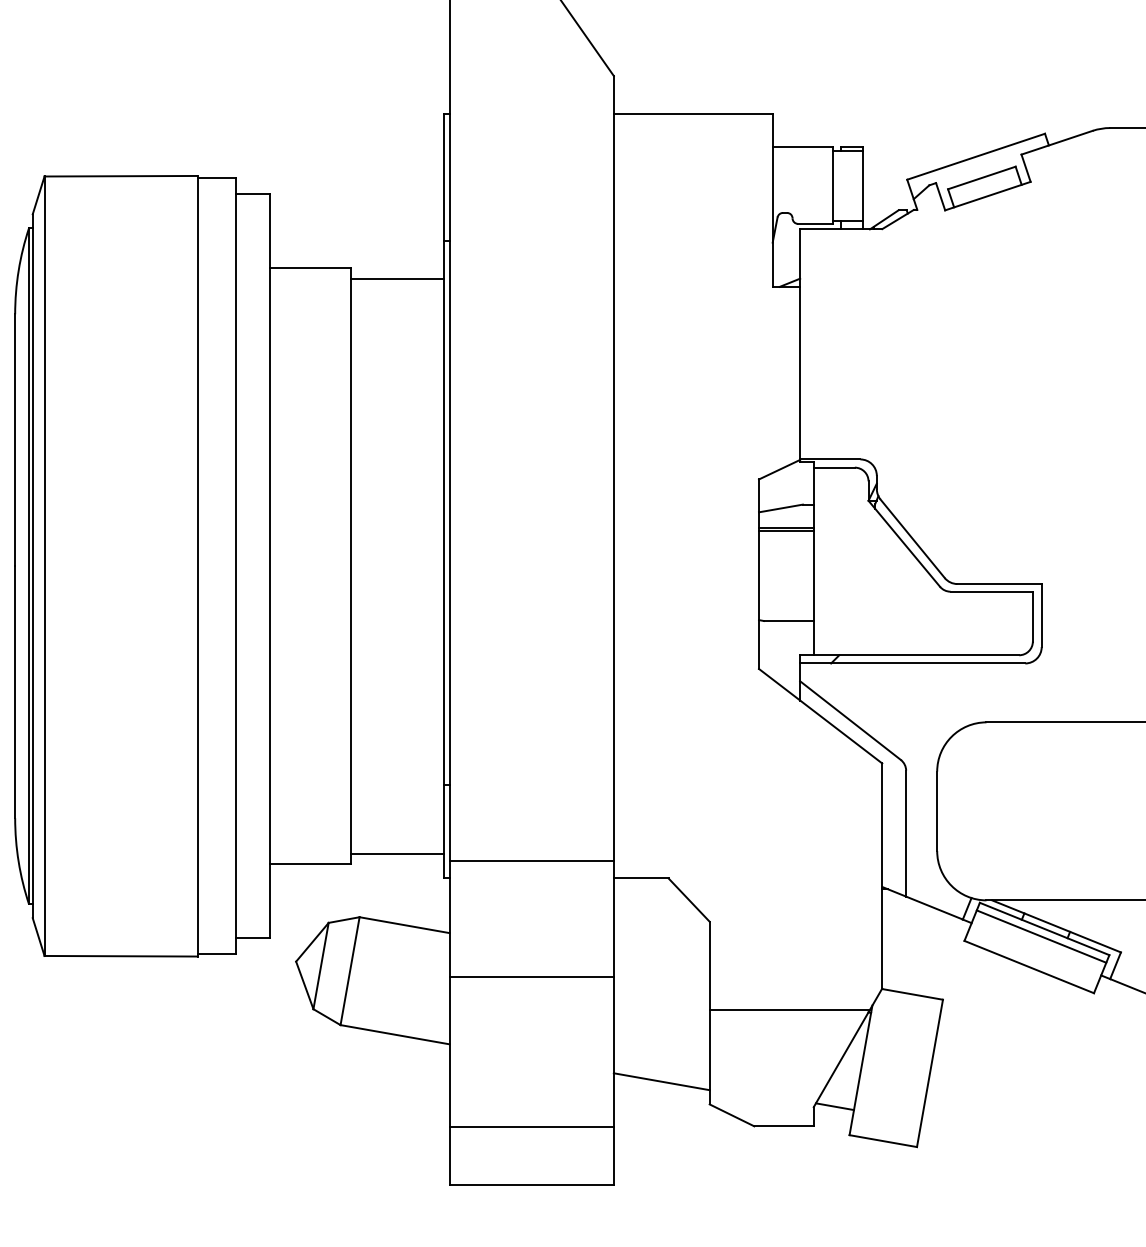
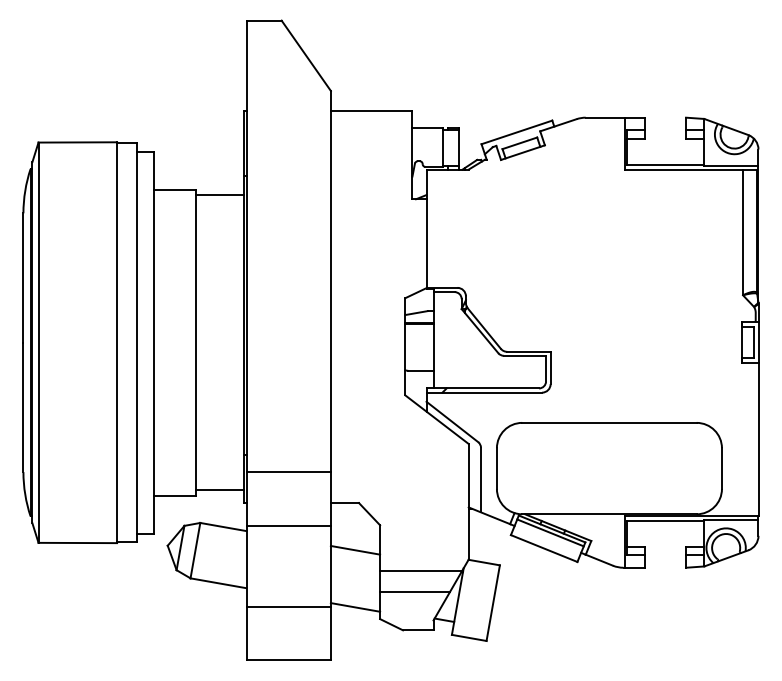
line: (531, 861) -> (288, 472), moved
line: (661, 968) -> (355, 549), added
line: (531, 976) -> (288, 525), moved
line: (778, 1050) -> (415, 591), added
line: (531, 1126) -> (288, 606), moved

